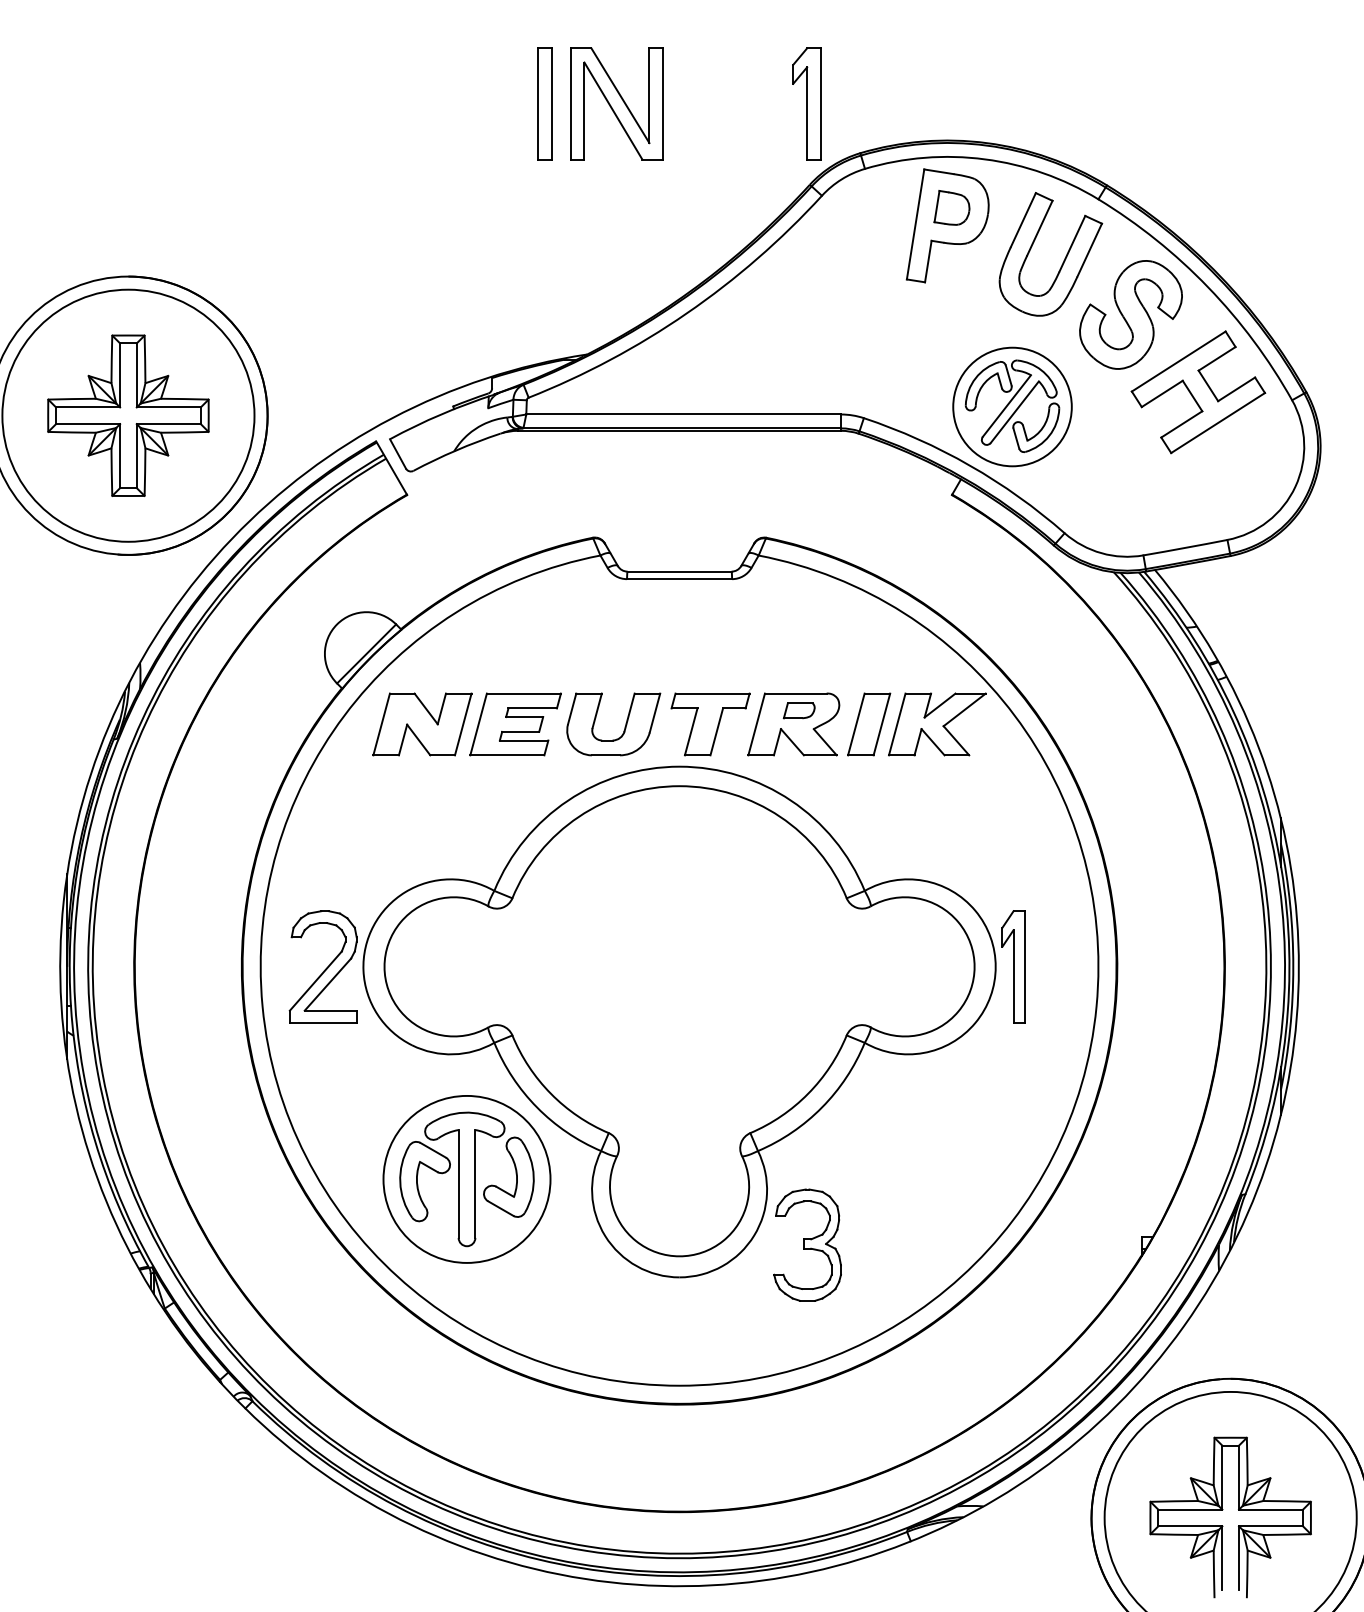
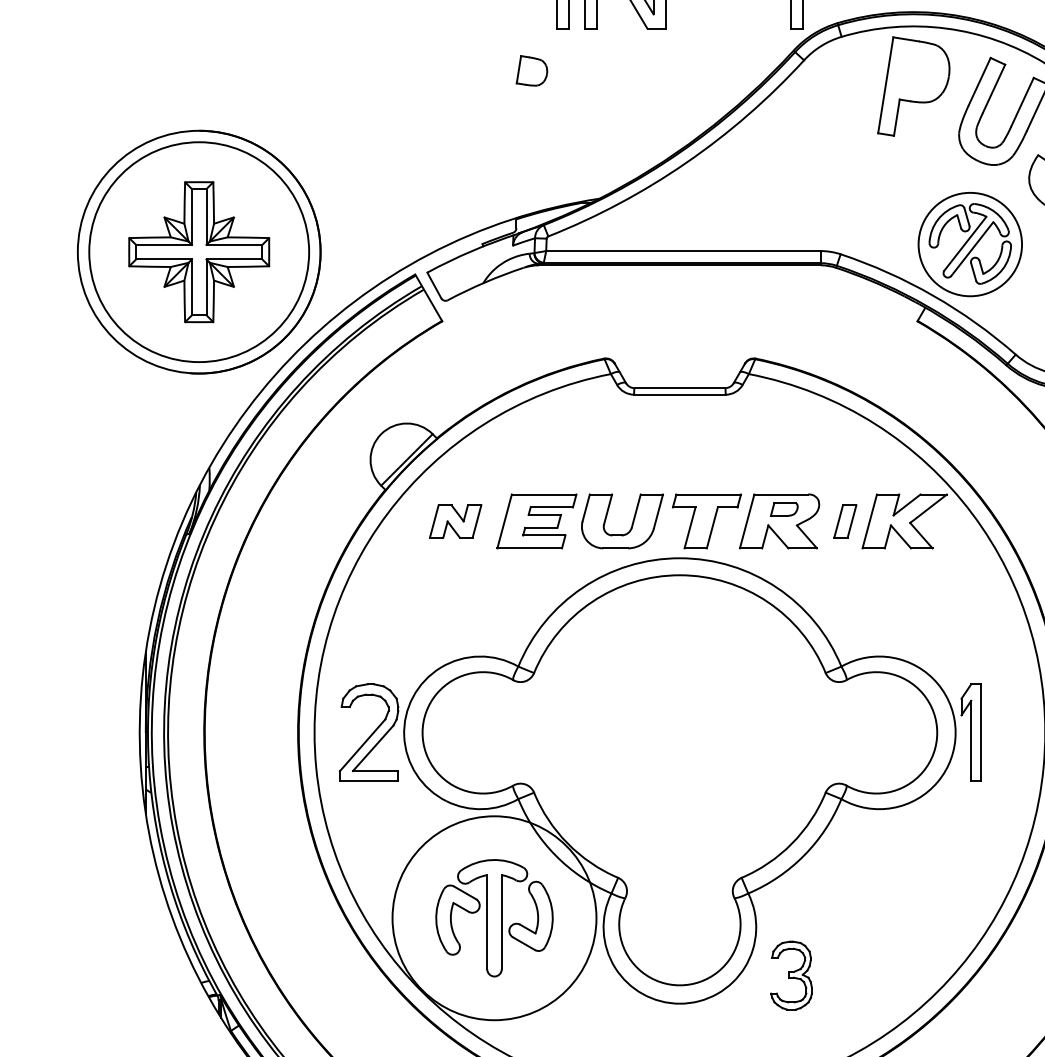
part: (951, 207) -> (531, 70), moved
part: (422, 724) -> (455, 521), size x0.6
part: (869, 724) -> (845, 521), size x0.6
circle: (466, 1178) -> (494, 917), size x1.4
part: (807, 1244) -> (791, 975), size x0.7

